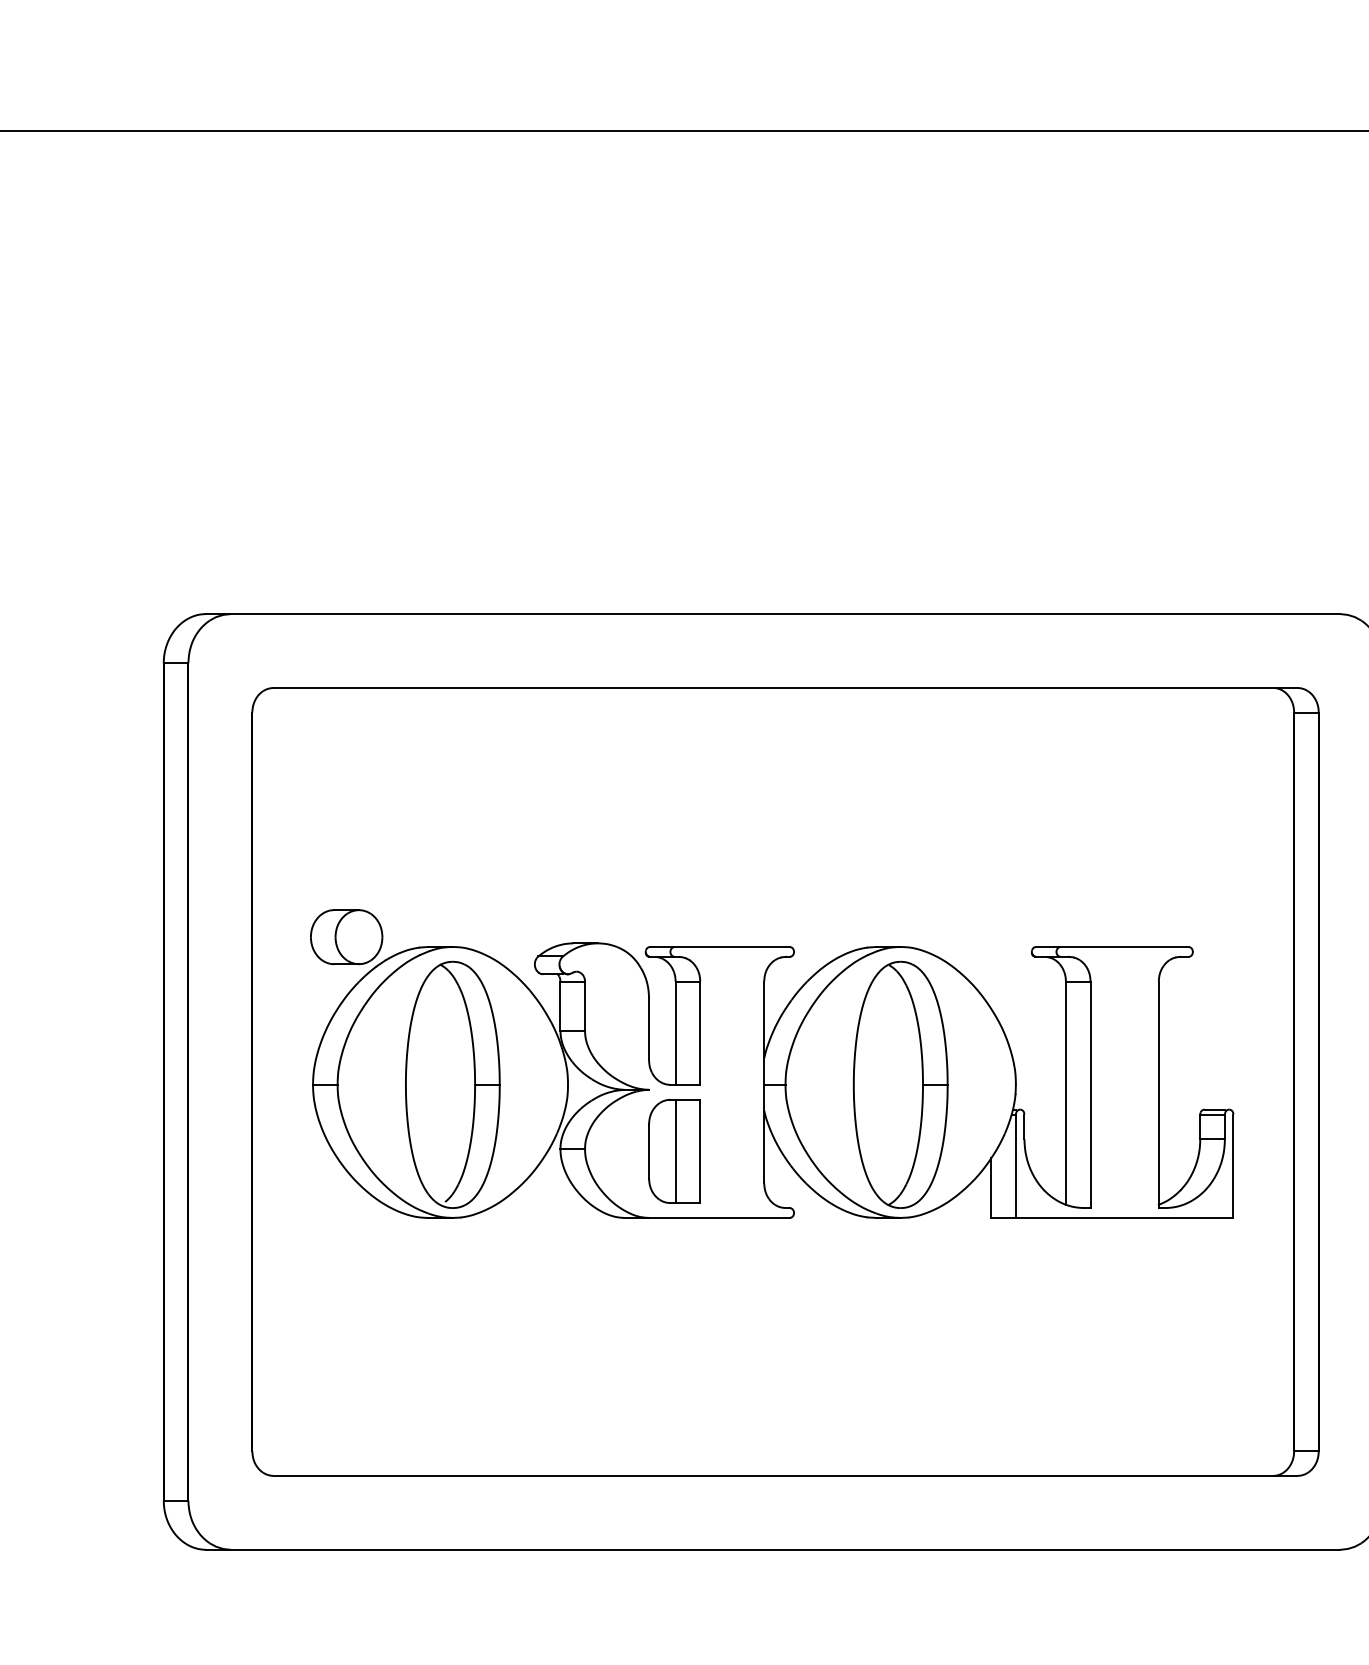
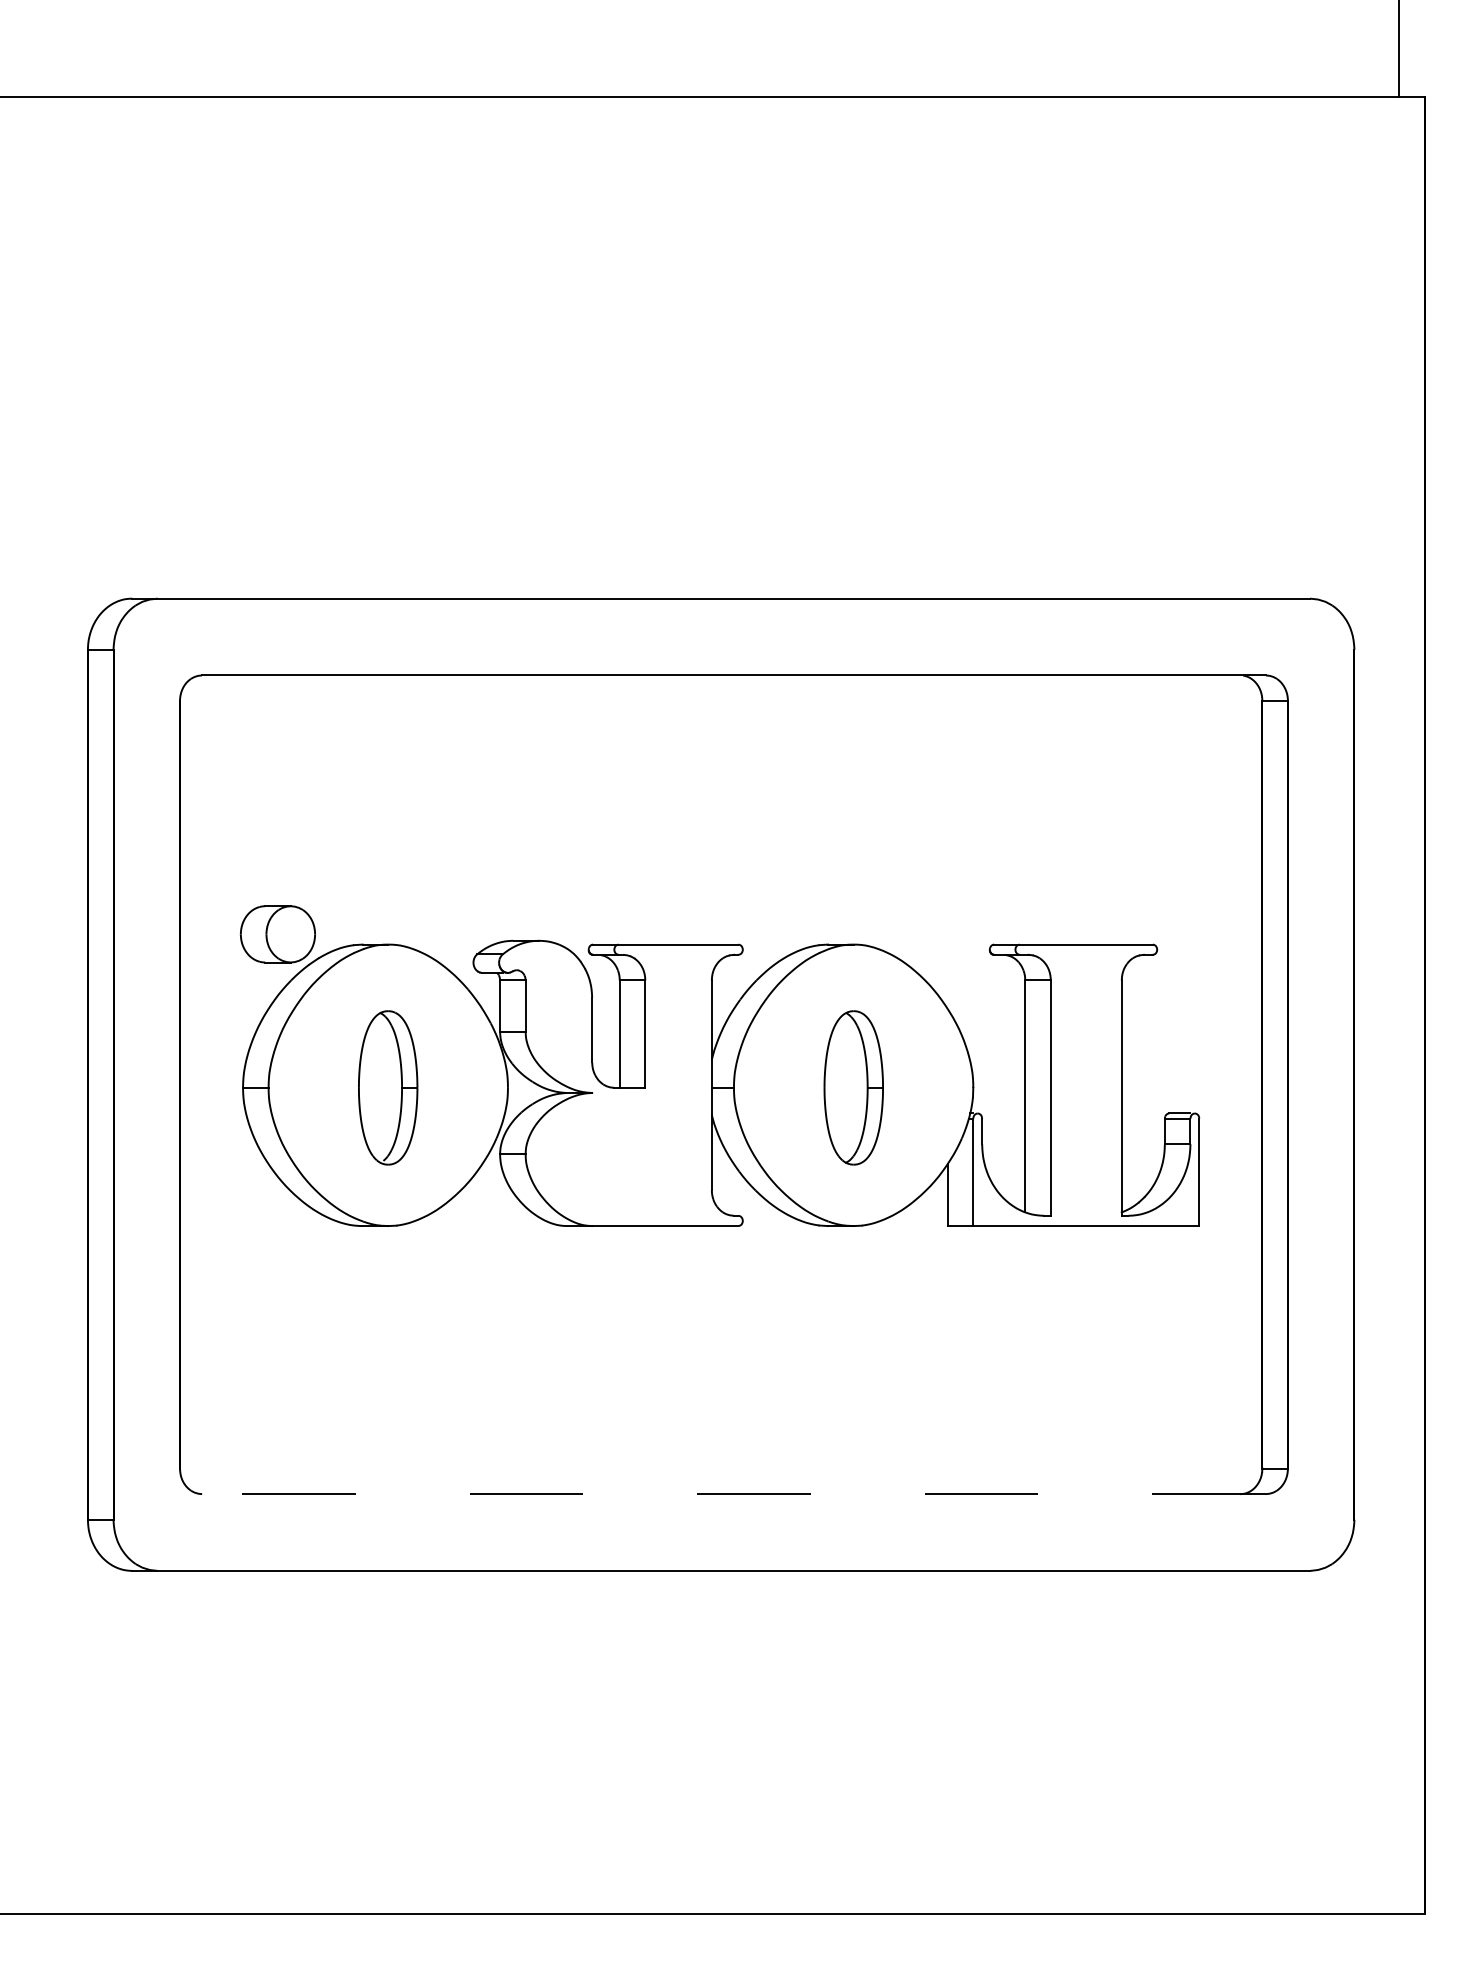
part: (452, 1084) -> (387, 1087), size x0.6
part: (900, 1084) -> (853, 1087), size x0.6
part: (674, 1150) -> (618, 1156), removed
line: (785, 1476) -> (733, 1494), solid -> dashed

